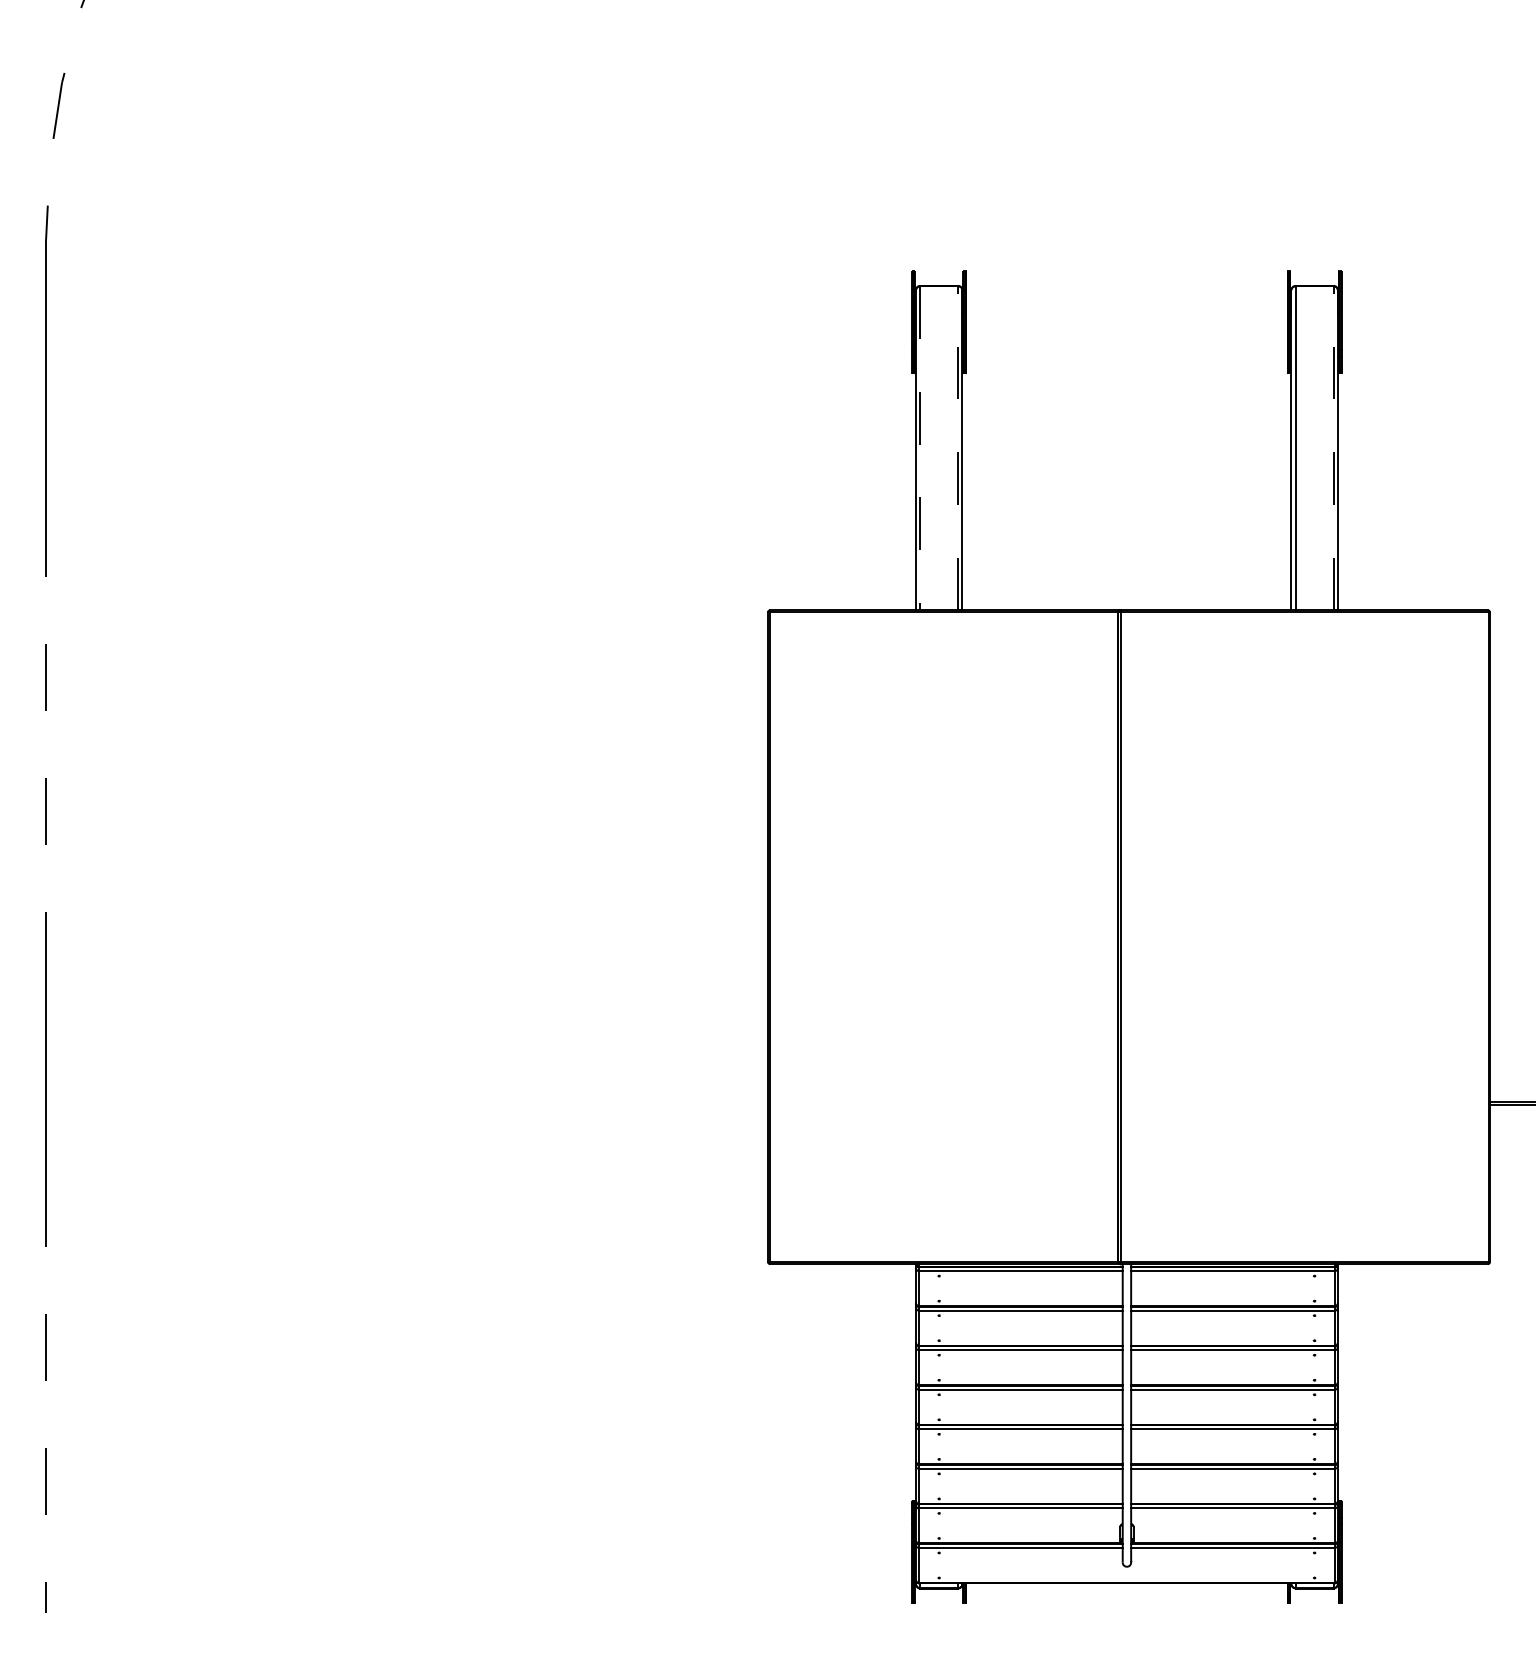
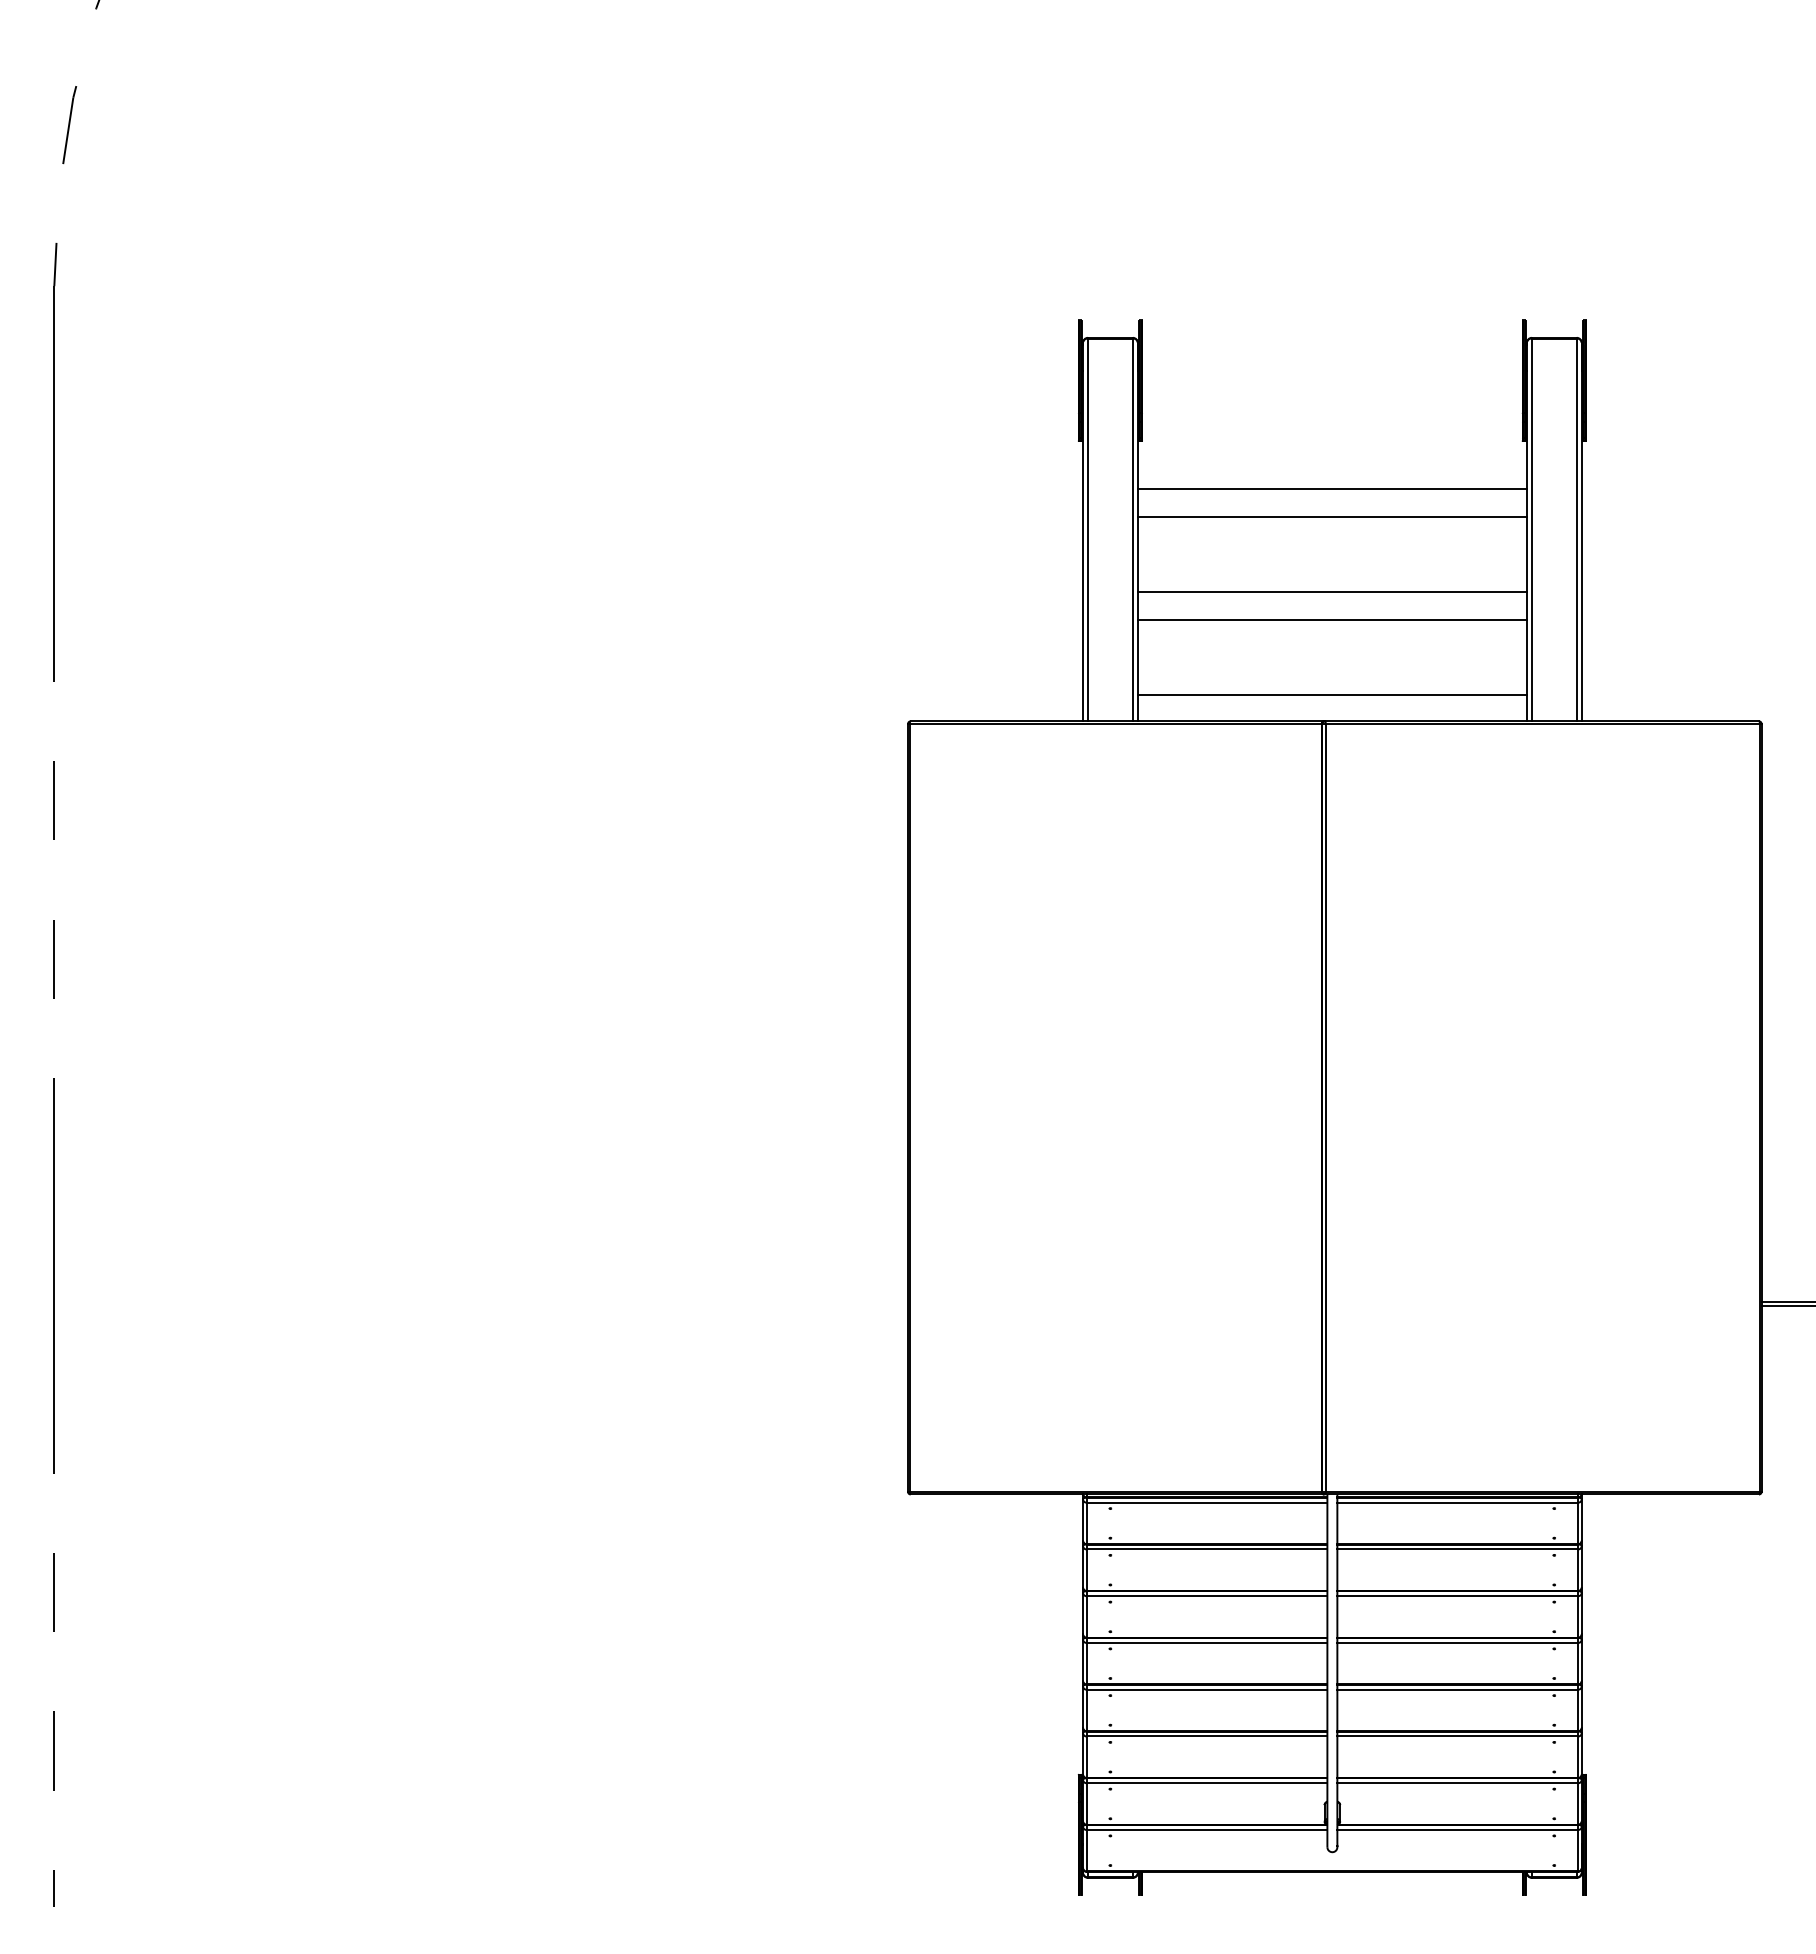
line: (1126, 414) -> (1331, 489), added
line: (1126, 437) -> (1331, 517), added
line: (919, 448) -> (1087, 530), dashed -> solid
line: (957, 448) -> (1132, 529), dashed -> solid
line: (1333, 448) -> (1576, 529), dashed -> solid
line: (1126, 501) -> (1331, 592), added
line: (1126, 524) -> (1331, 620), added
line: (1126, 587) -> (1331, 694), added

